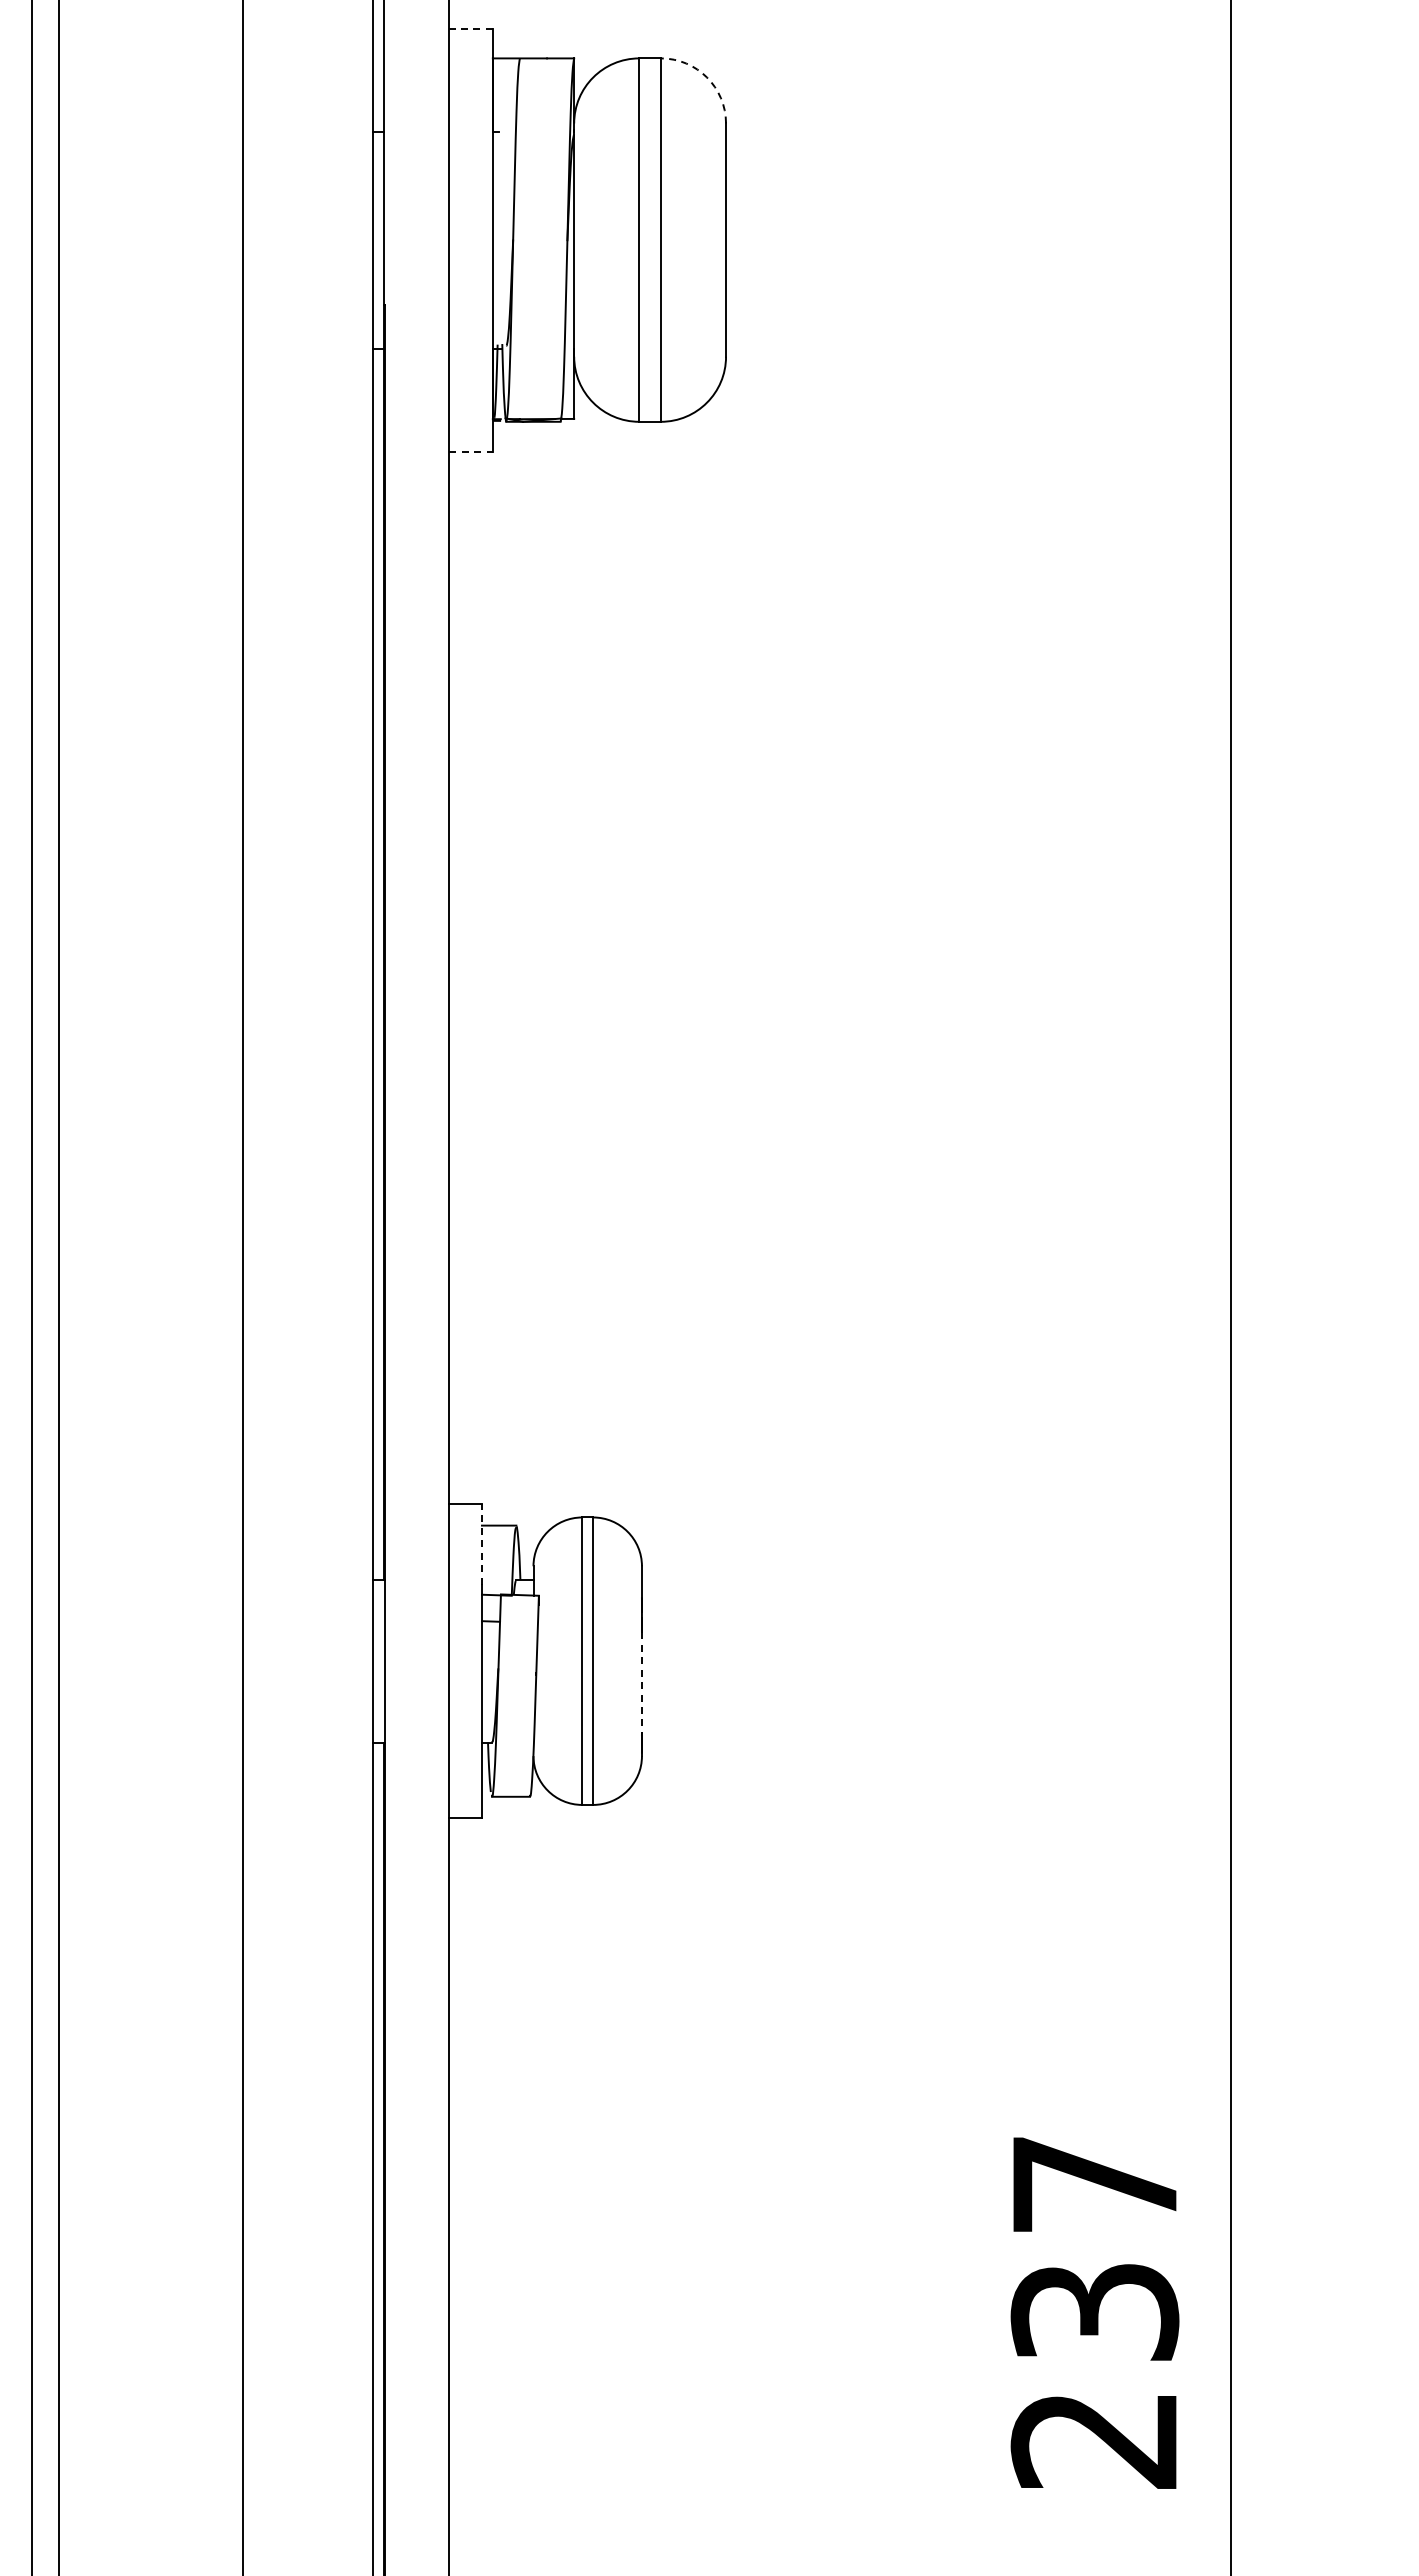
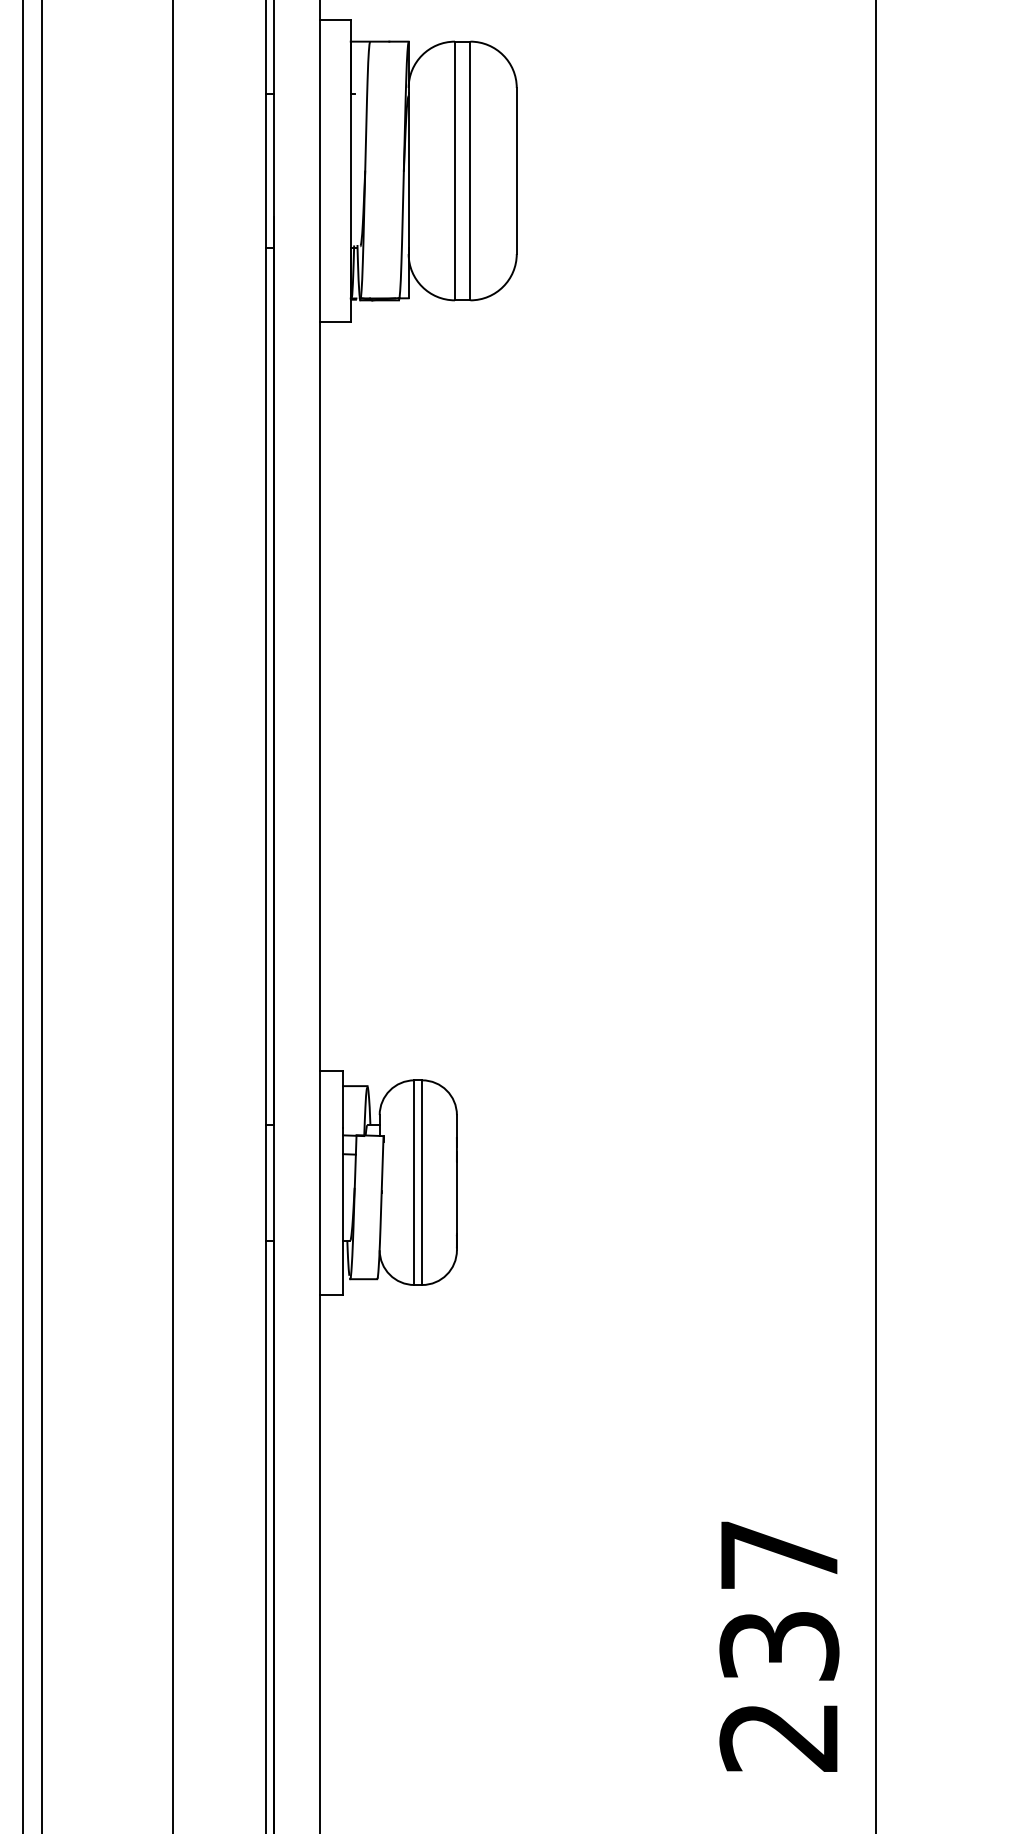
line: (471, 28) -> (335, 20), dashed -> solid
arc: (706, 77) -> (502, 55), dashed -> solid
line: (471, 451) -> (335, 321), dashed -> solid
line: (481, 1543) -> (342, 1098), dashed -> solid
line: (641, 1683) -> (456, 1198), dashed -> solid

